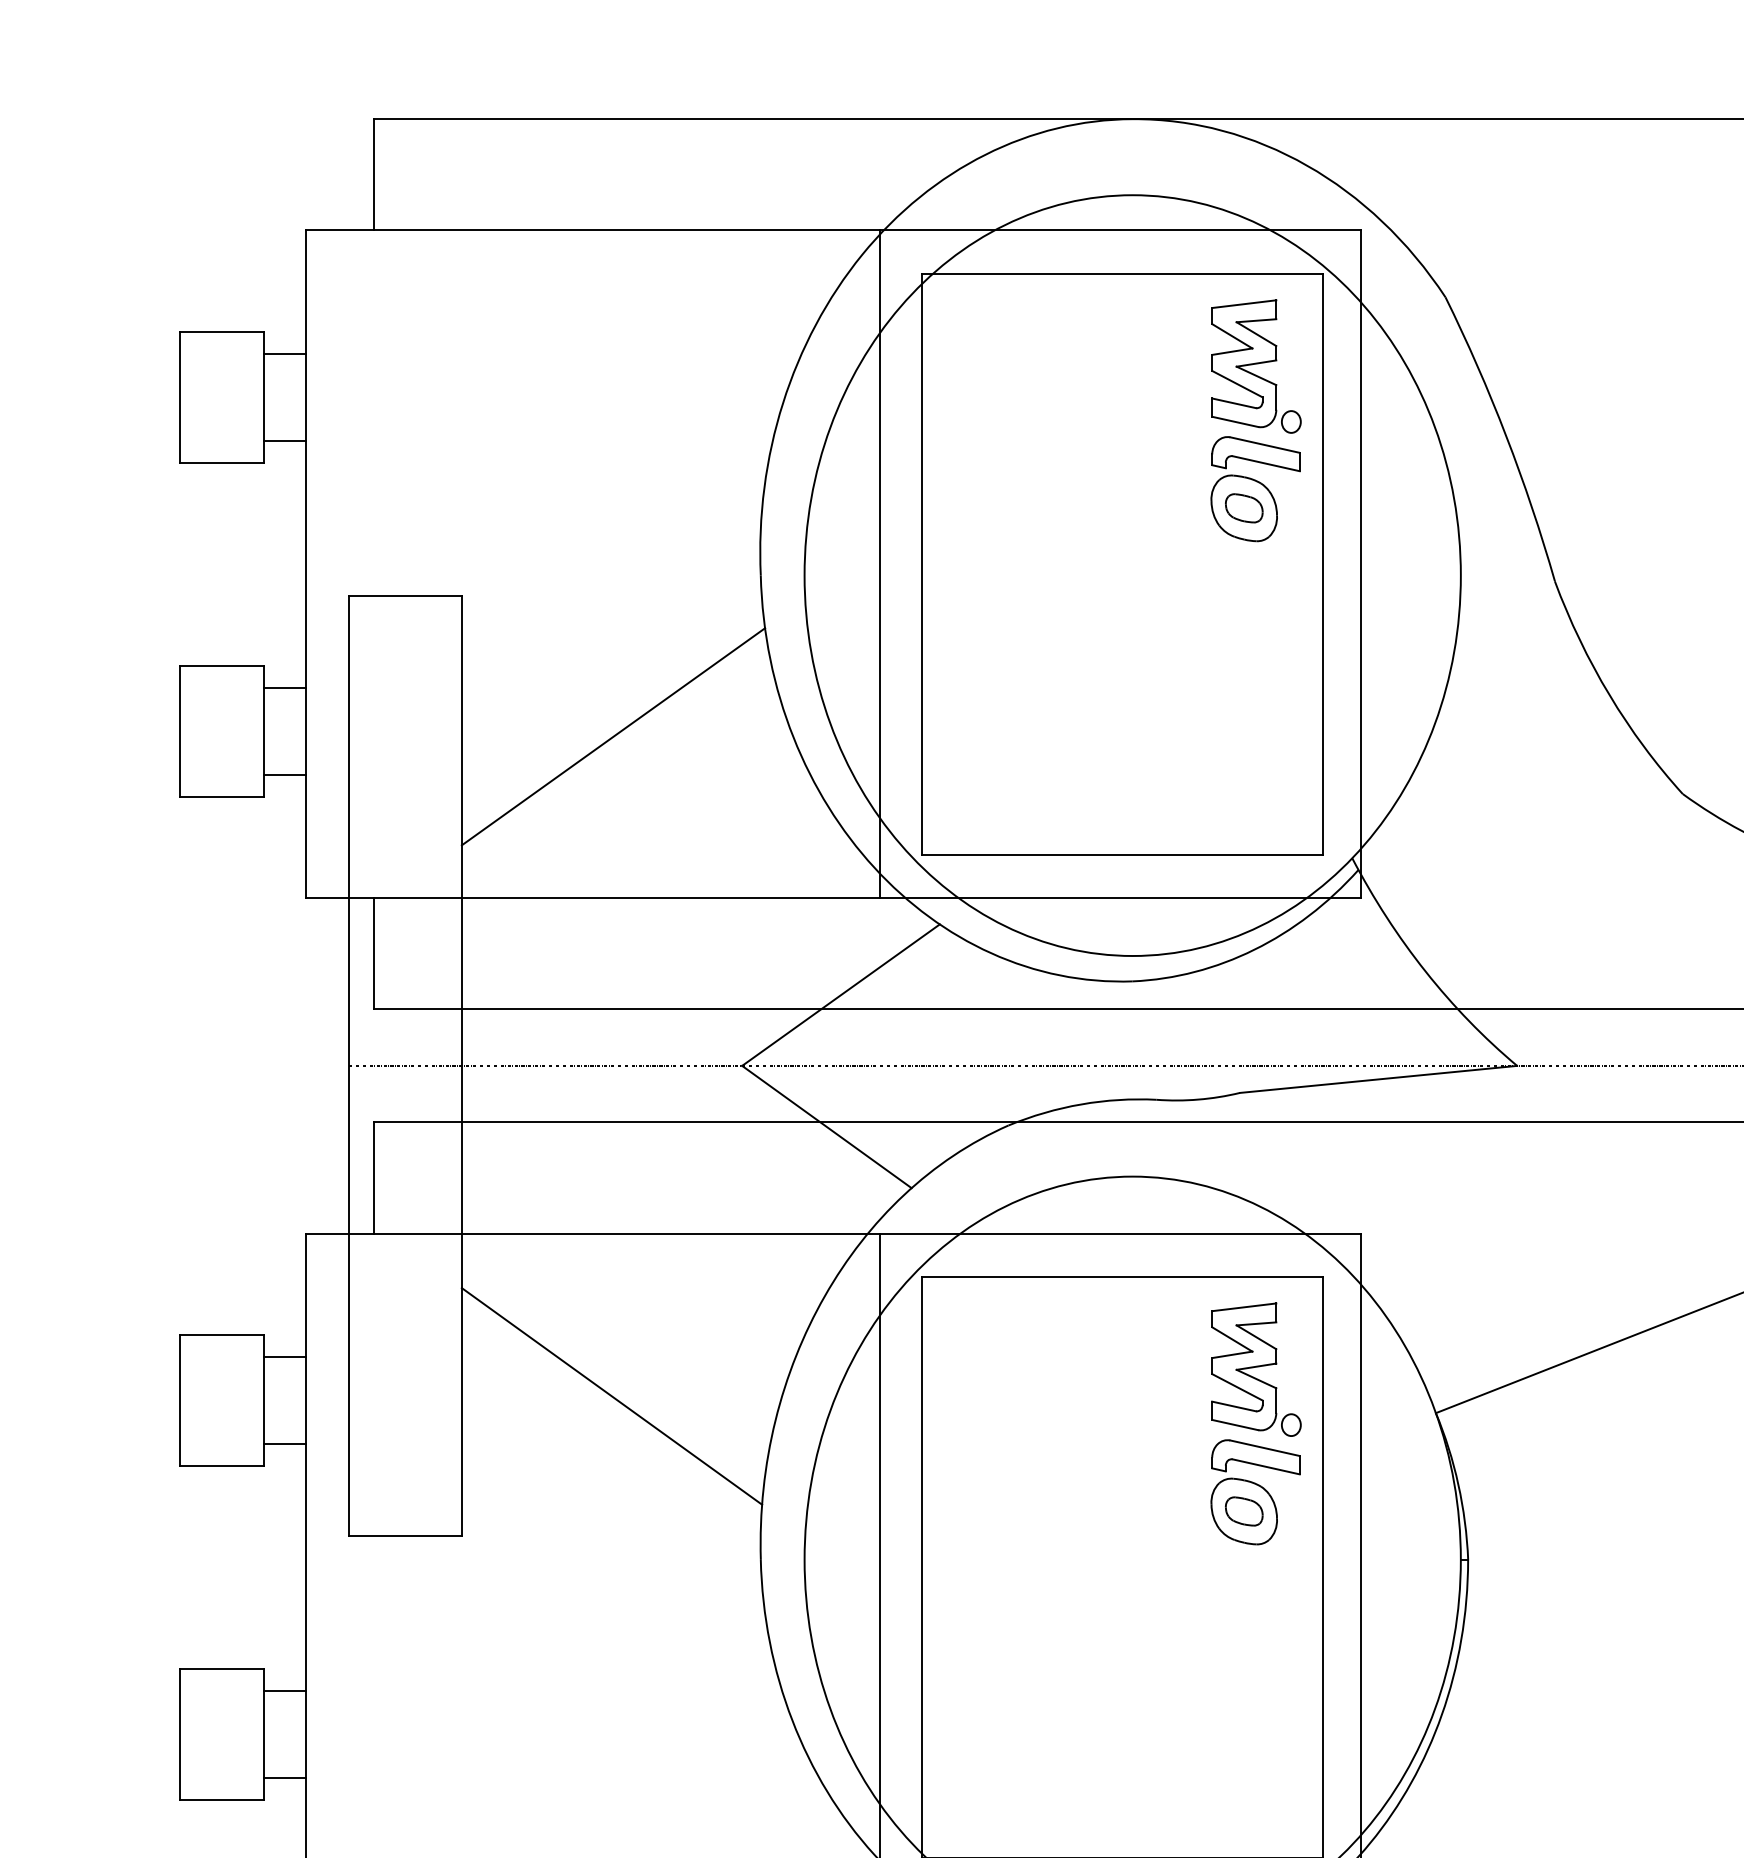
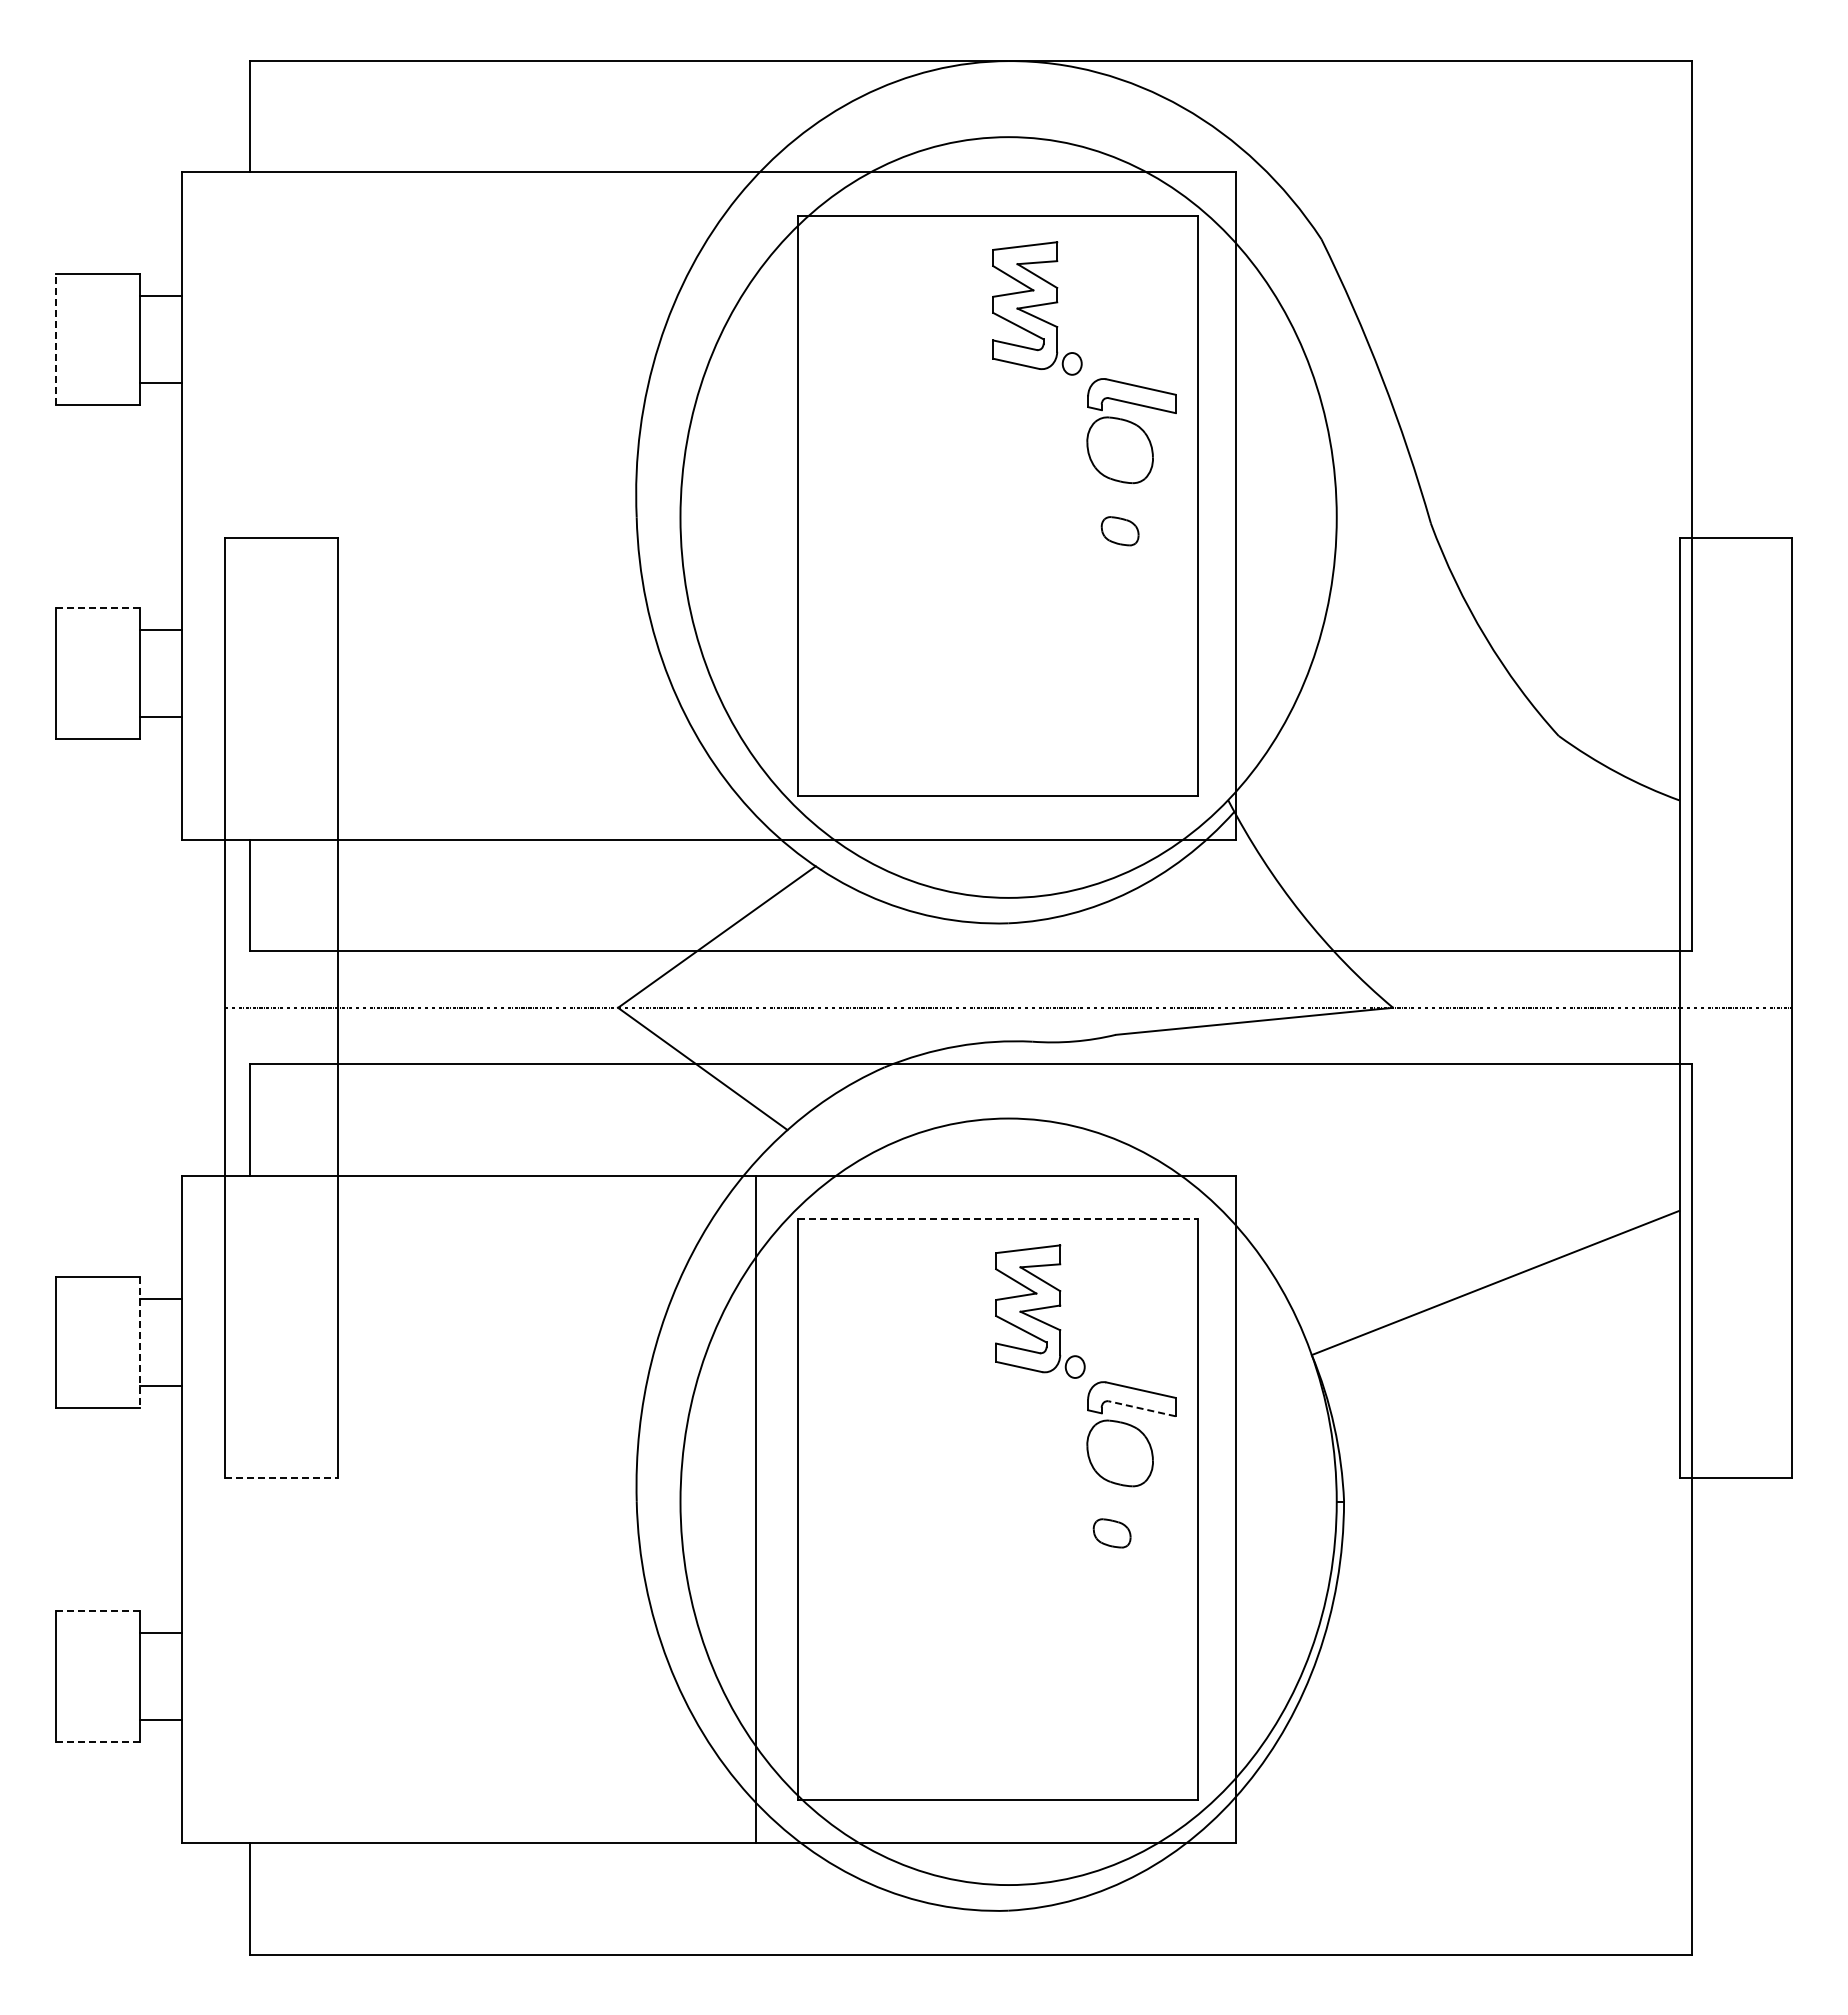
part: (1256, 366) -> (1037, 308), moved
line: (179, 396) -> (55, 338), solid -> dashed
part: (1243, 508) -> (1119, 531), moved
line: (879, 564) -> (755, 506), removed
line: (222, 665) -> (98, 607), solid -> dashed
line: (613, 736) -> (489, 678), removed
line: (1122, 1277) -> (998, 1219), solid -> dashed
part: (1256, 1369) -> (1040, 1311), moved
line: (611, 1396) -> (487, 1338), removed
line: (263, 1400) -> (139, 1342), solid -> dashed
line: (1265, 1466) -> (1141, 1408), solid -> dashed
part: (1243, 1511) -> (1111, 1533), moved
line: (405, 1536) -> (281, 1478), solid -> dashed
line: (222, 1668) -> (98, 1610), solid -> dashed
line: (222, 1799) -> (98, 1741), solid -> dashed

